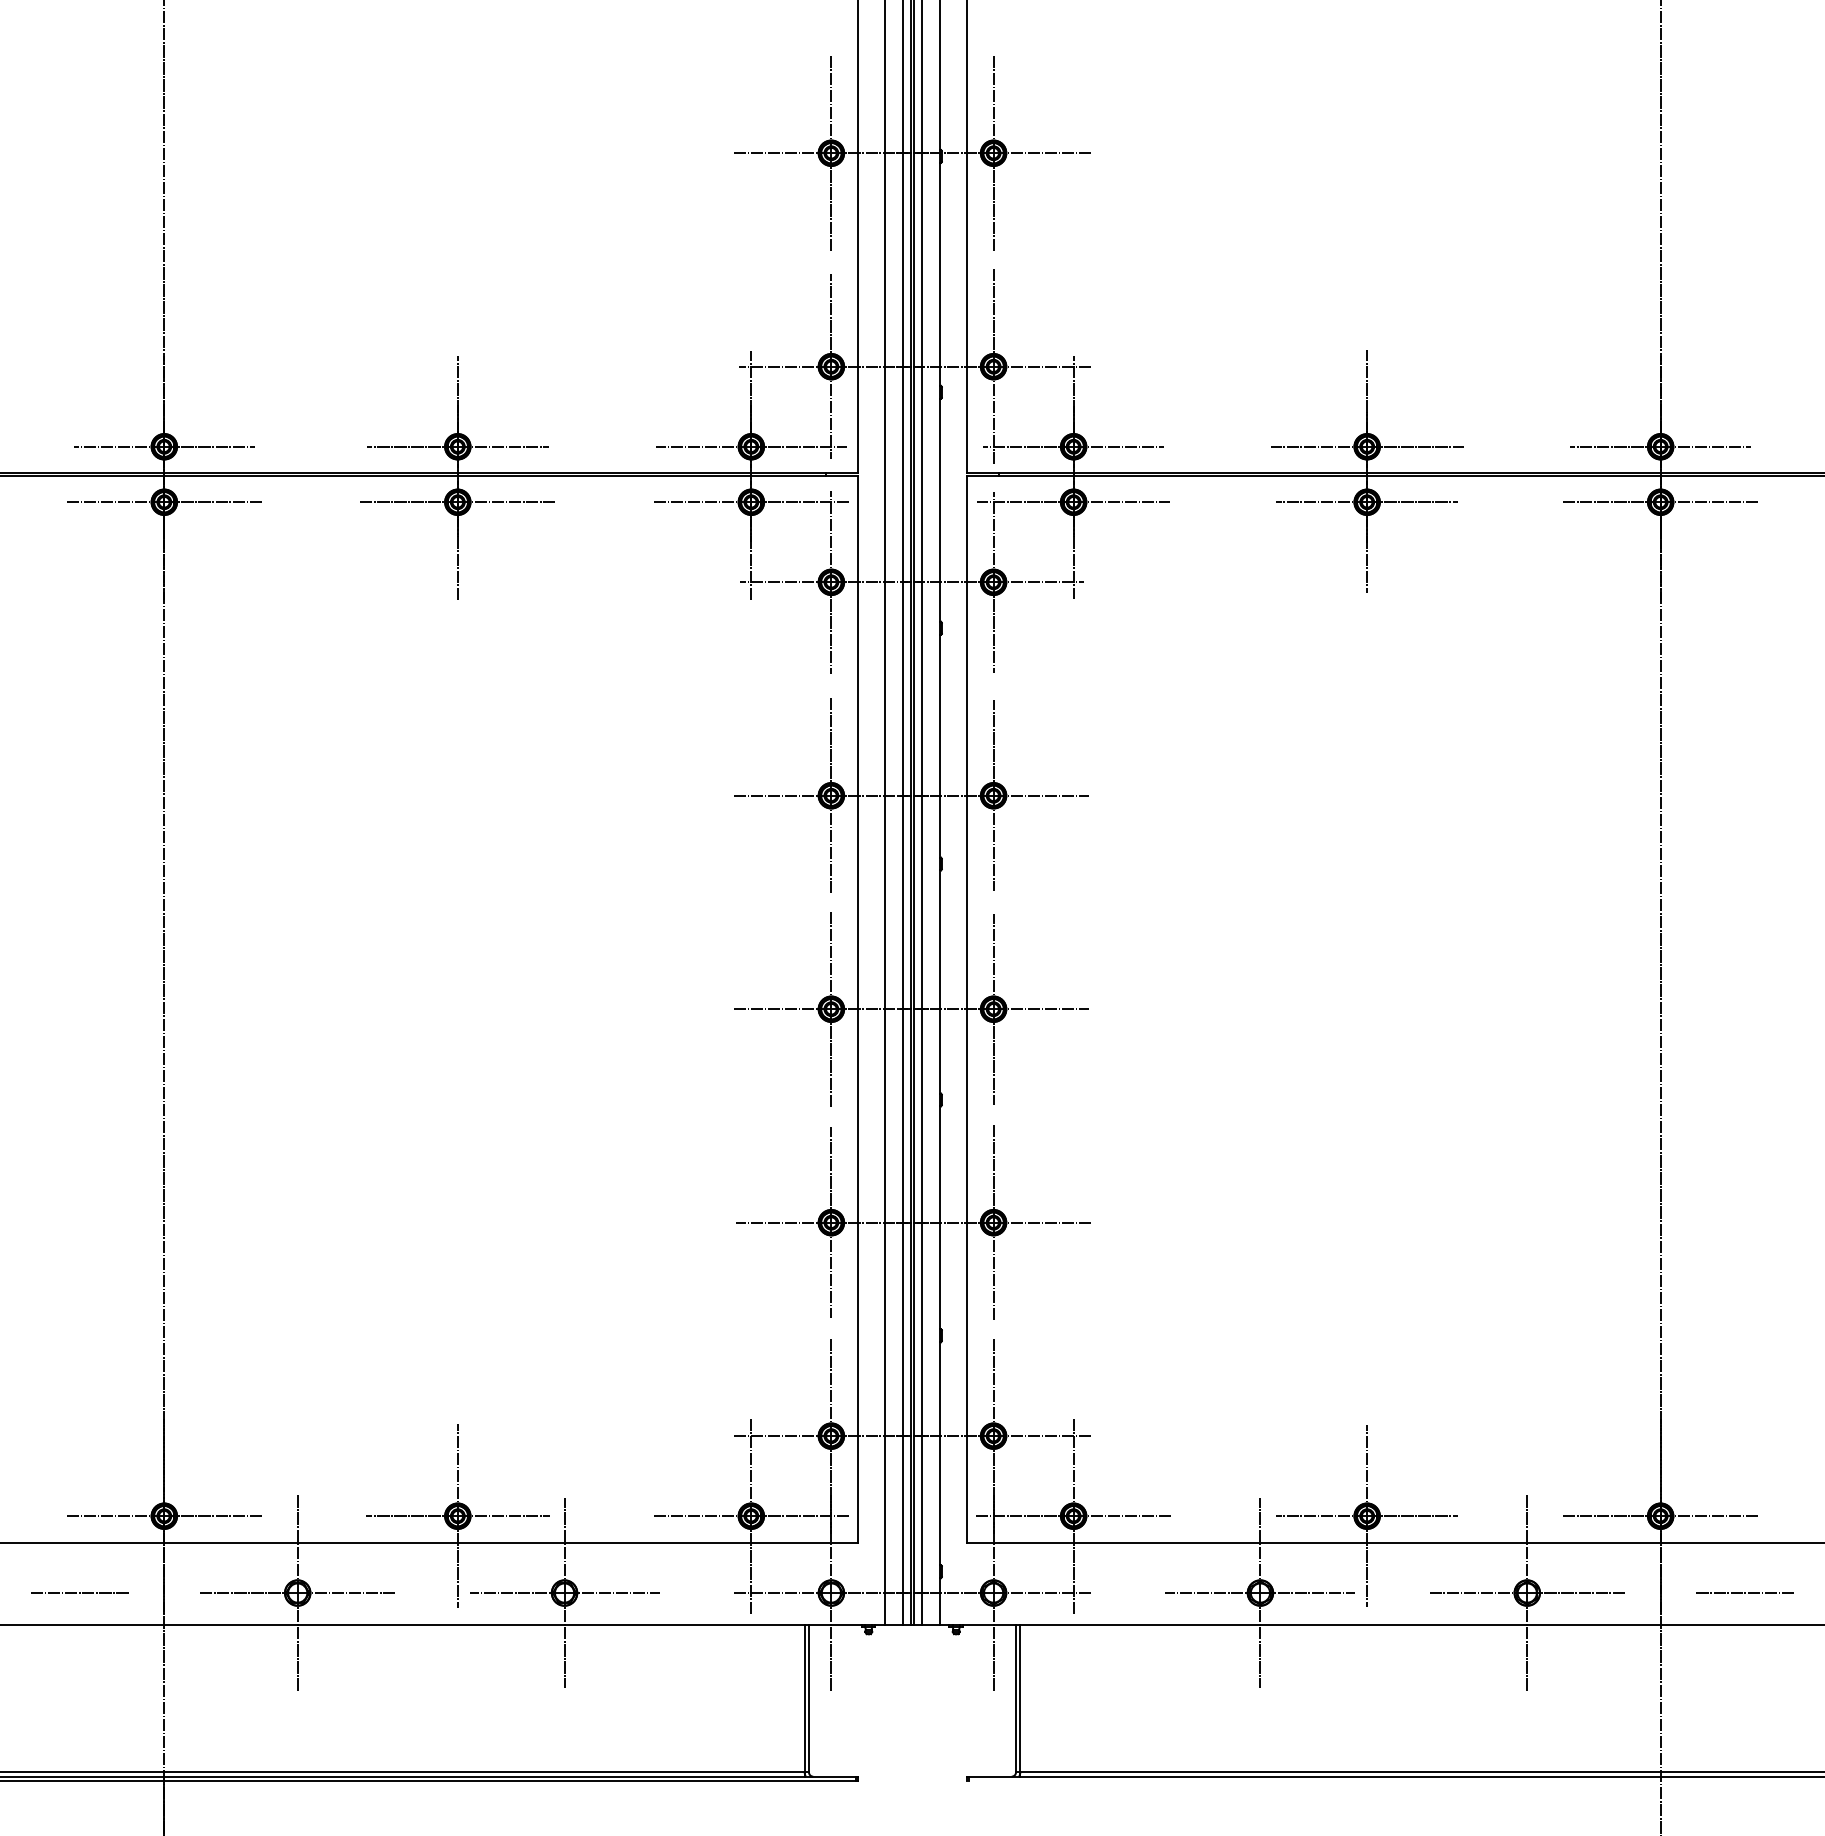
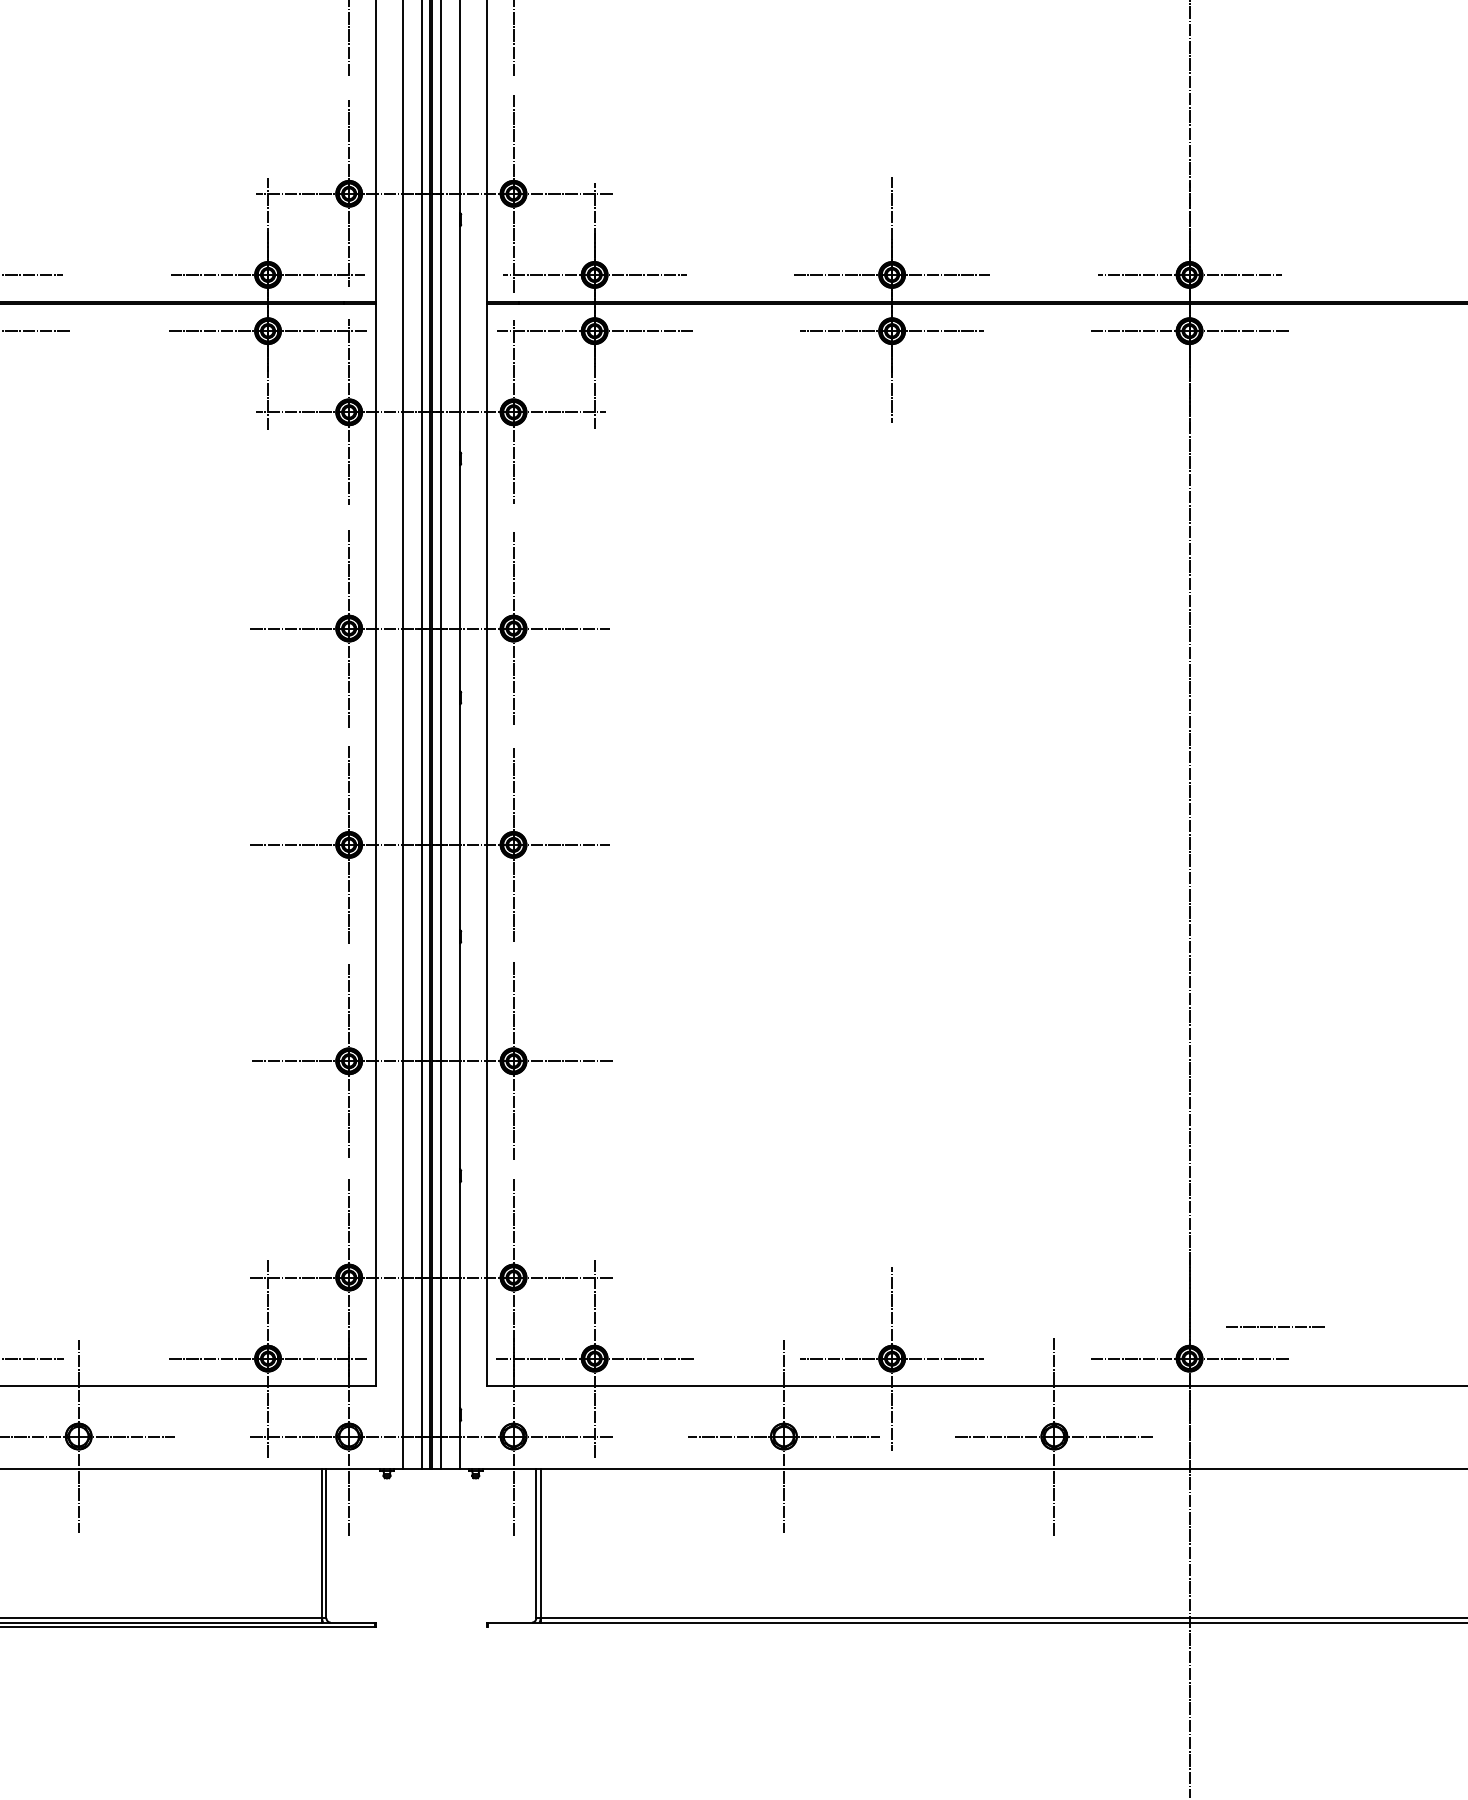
line: (1744, 1592) -> (1274, 1326), moved

